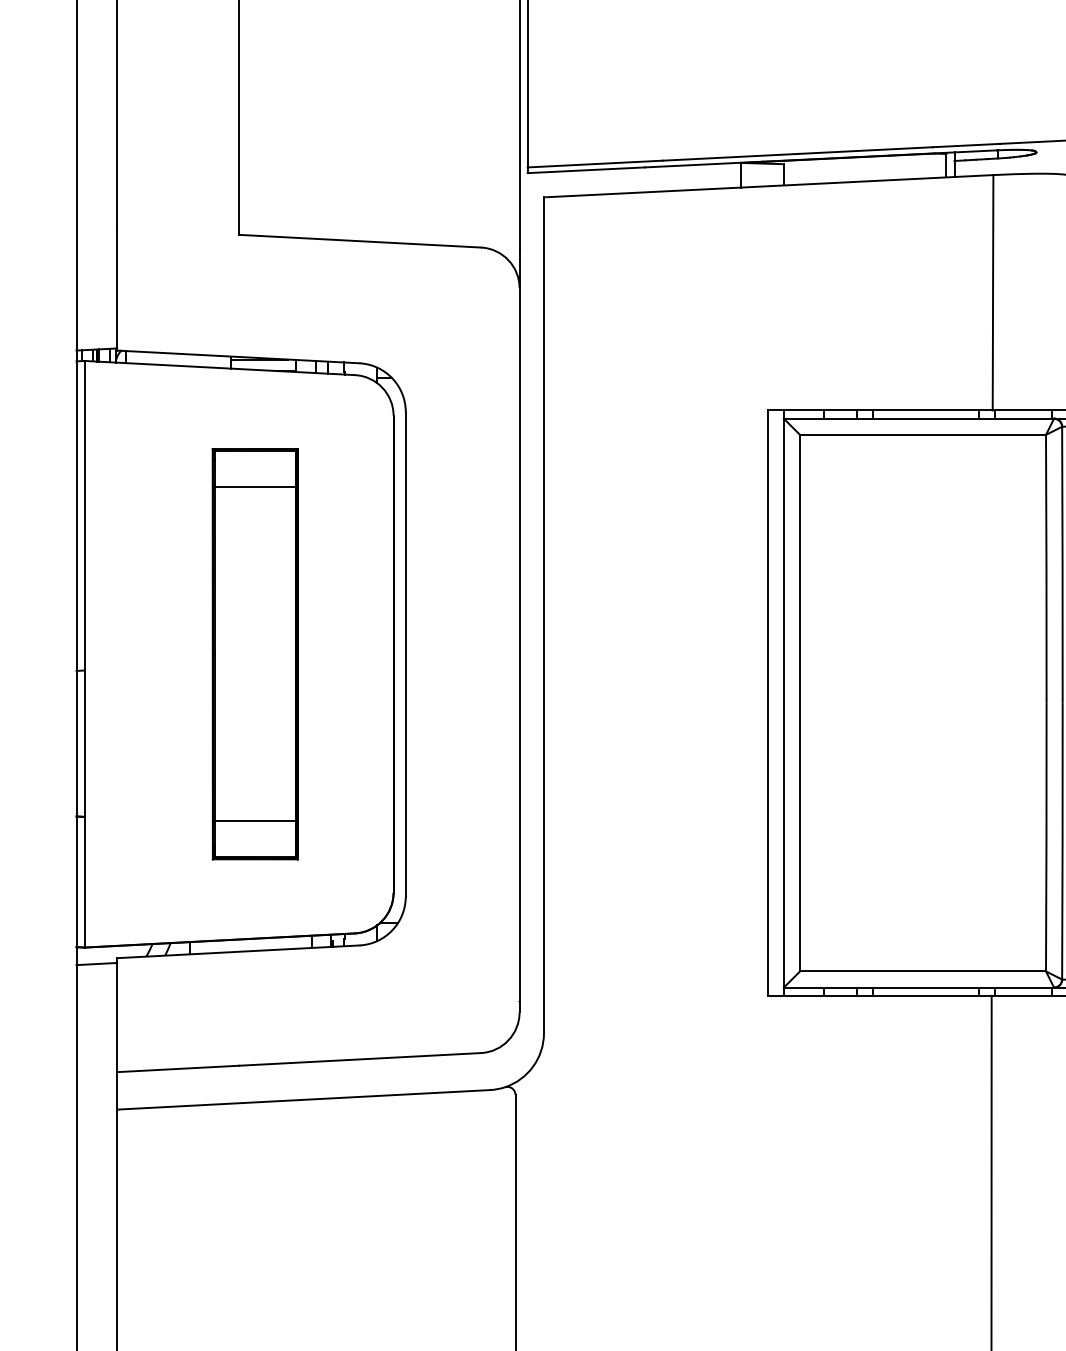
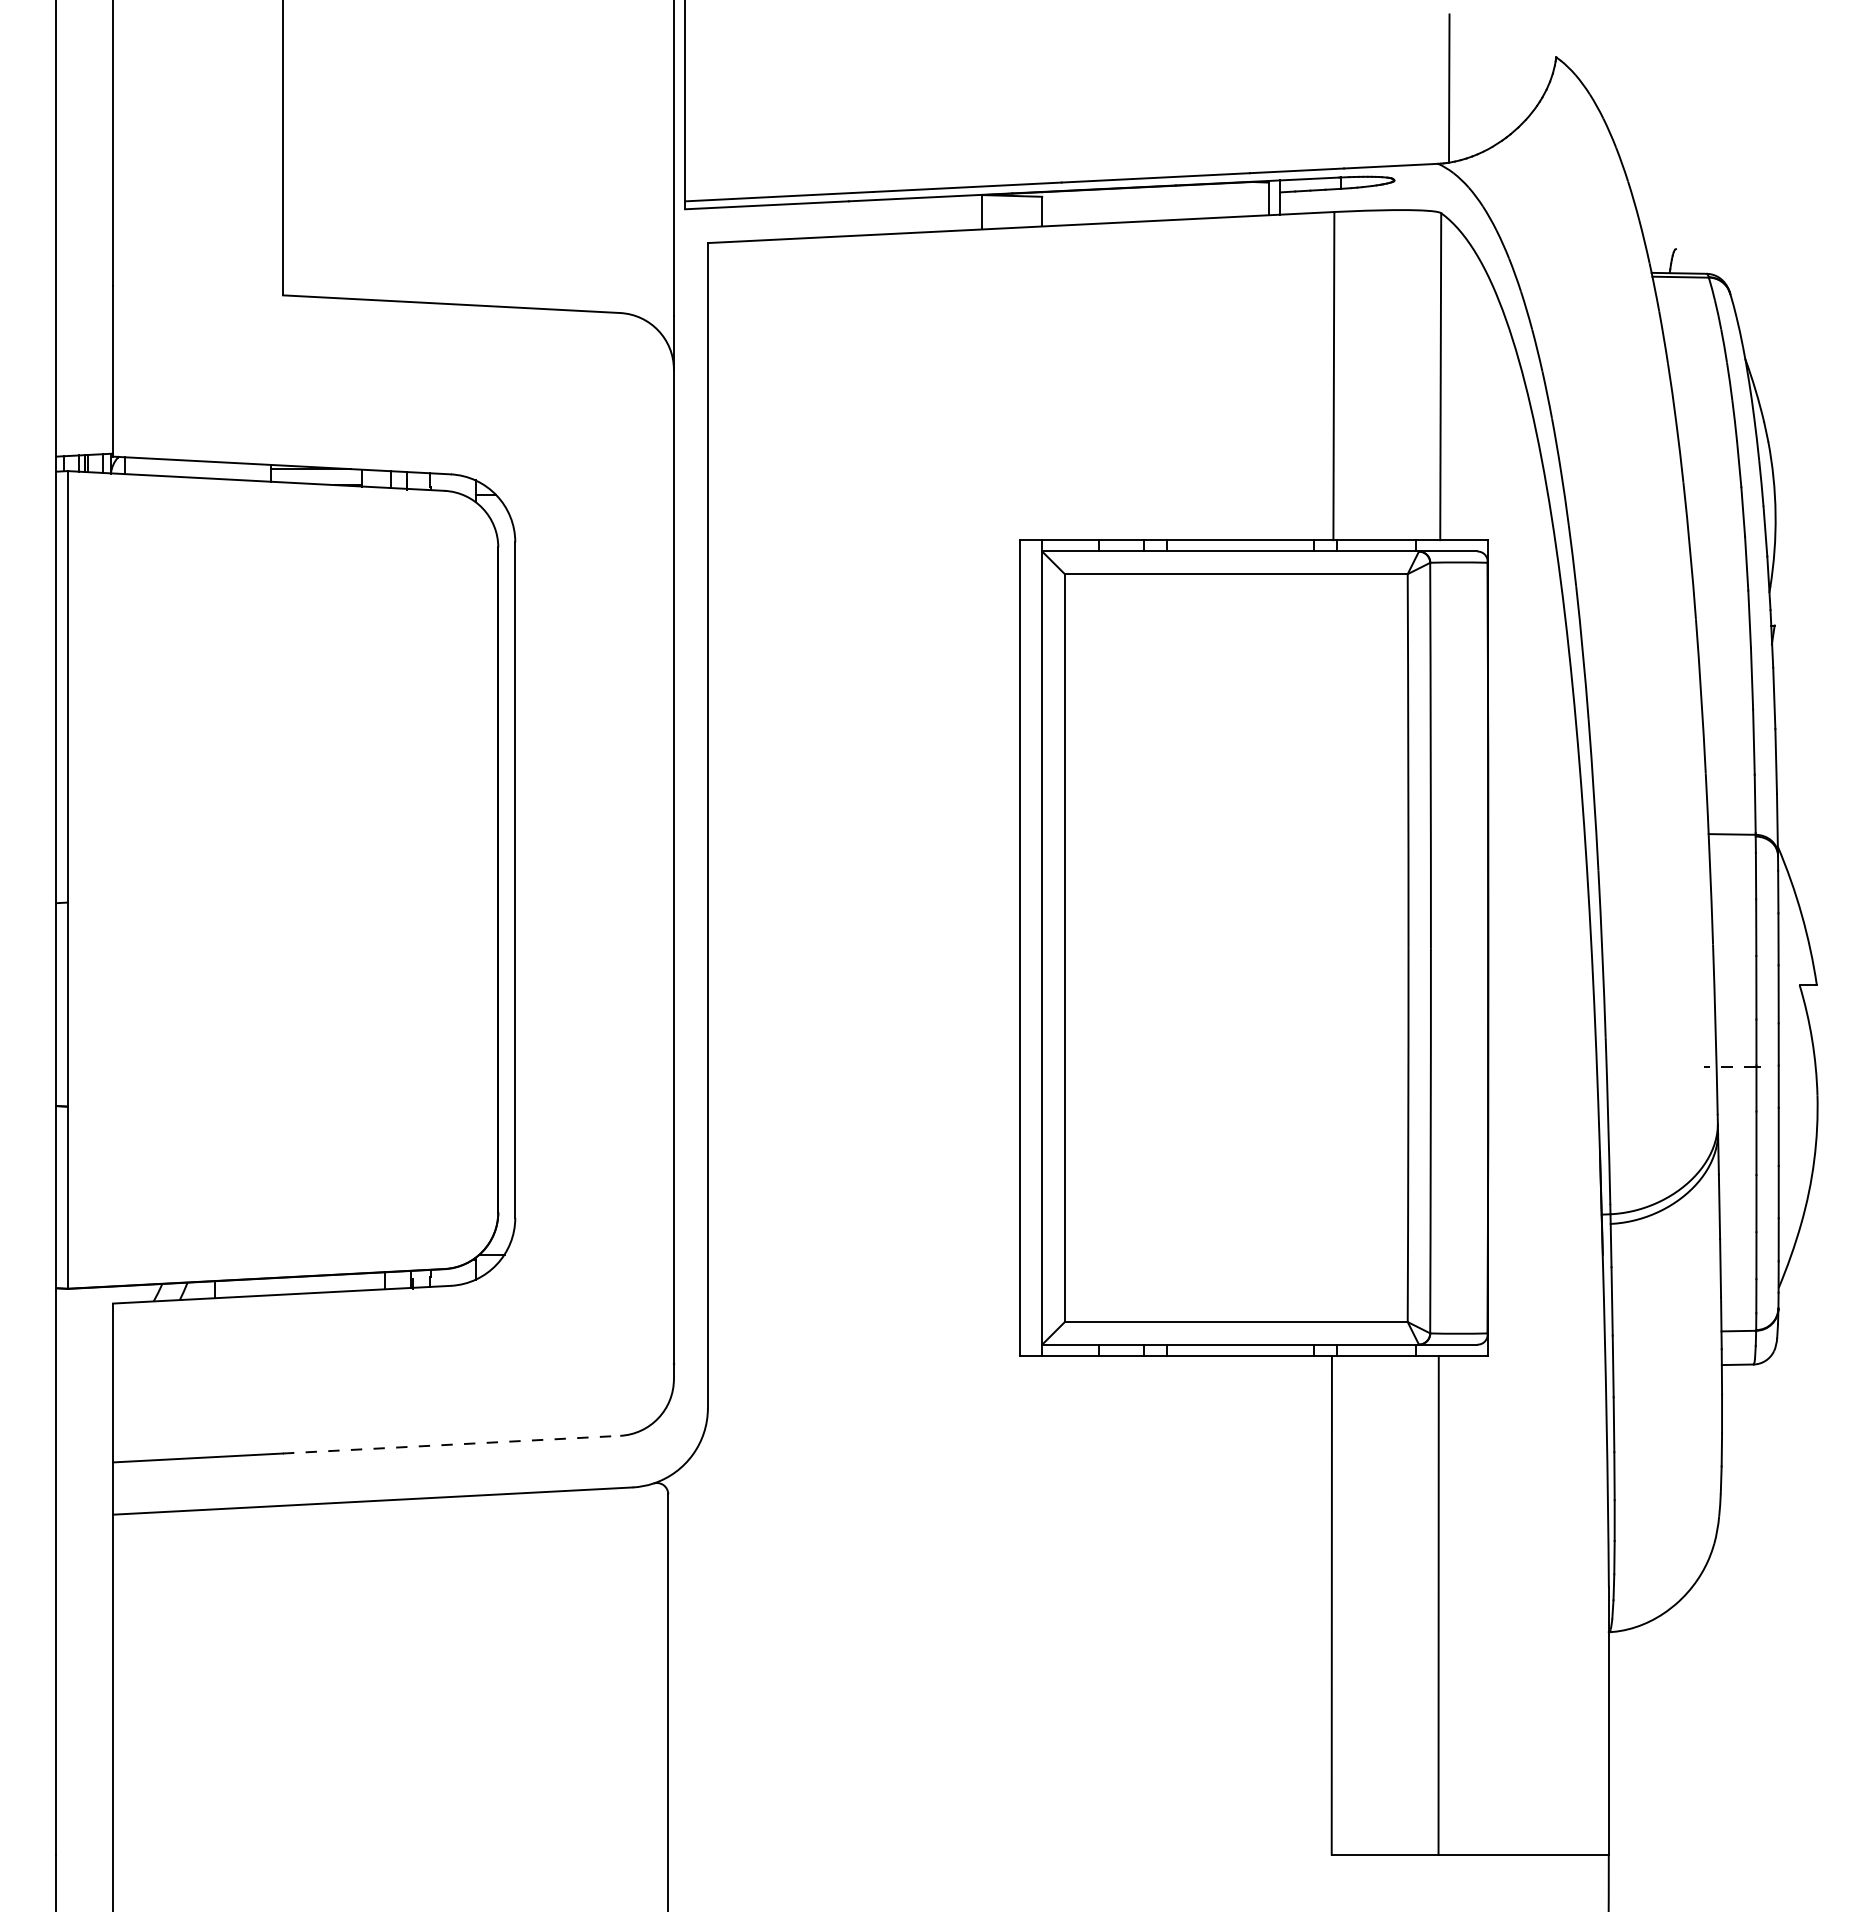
part: (255, 653) -> (305, 879), removed
line: (96, 963) -> (84, 1311), removed
line: (360, 1059) -> (451, 1444), solid -> dashed

